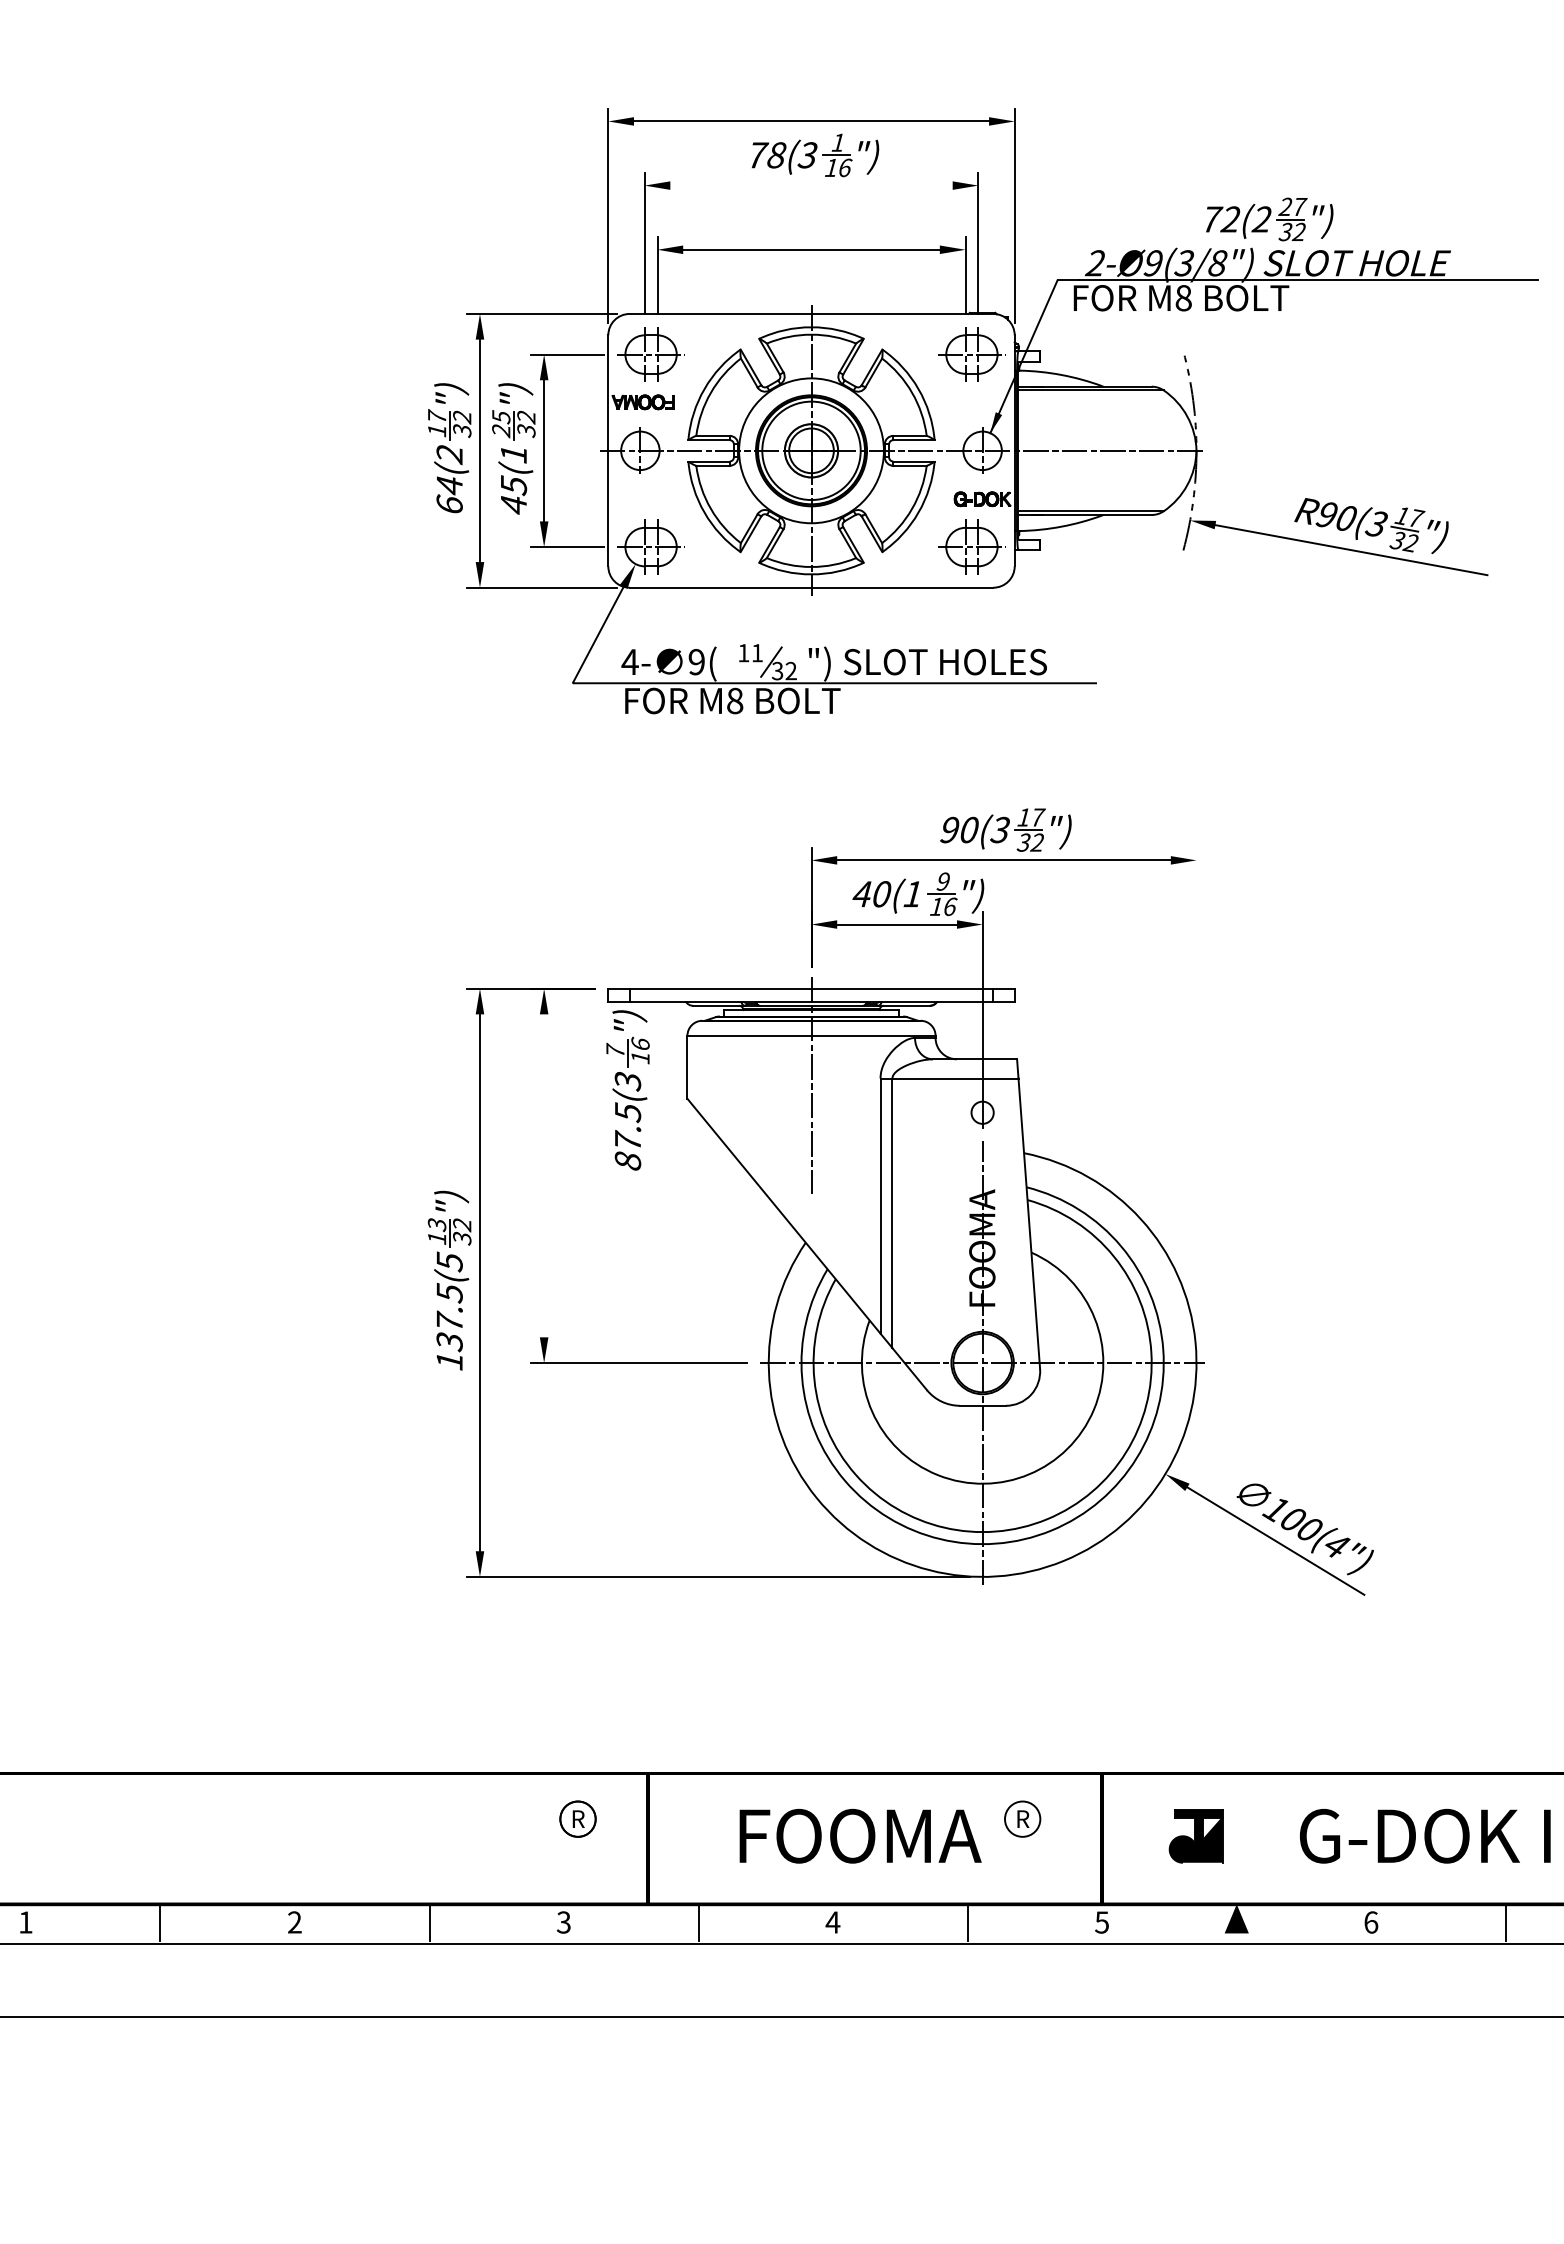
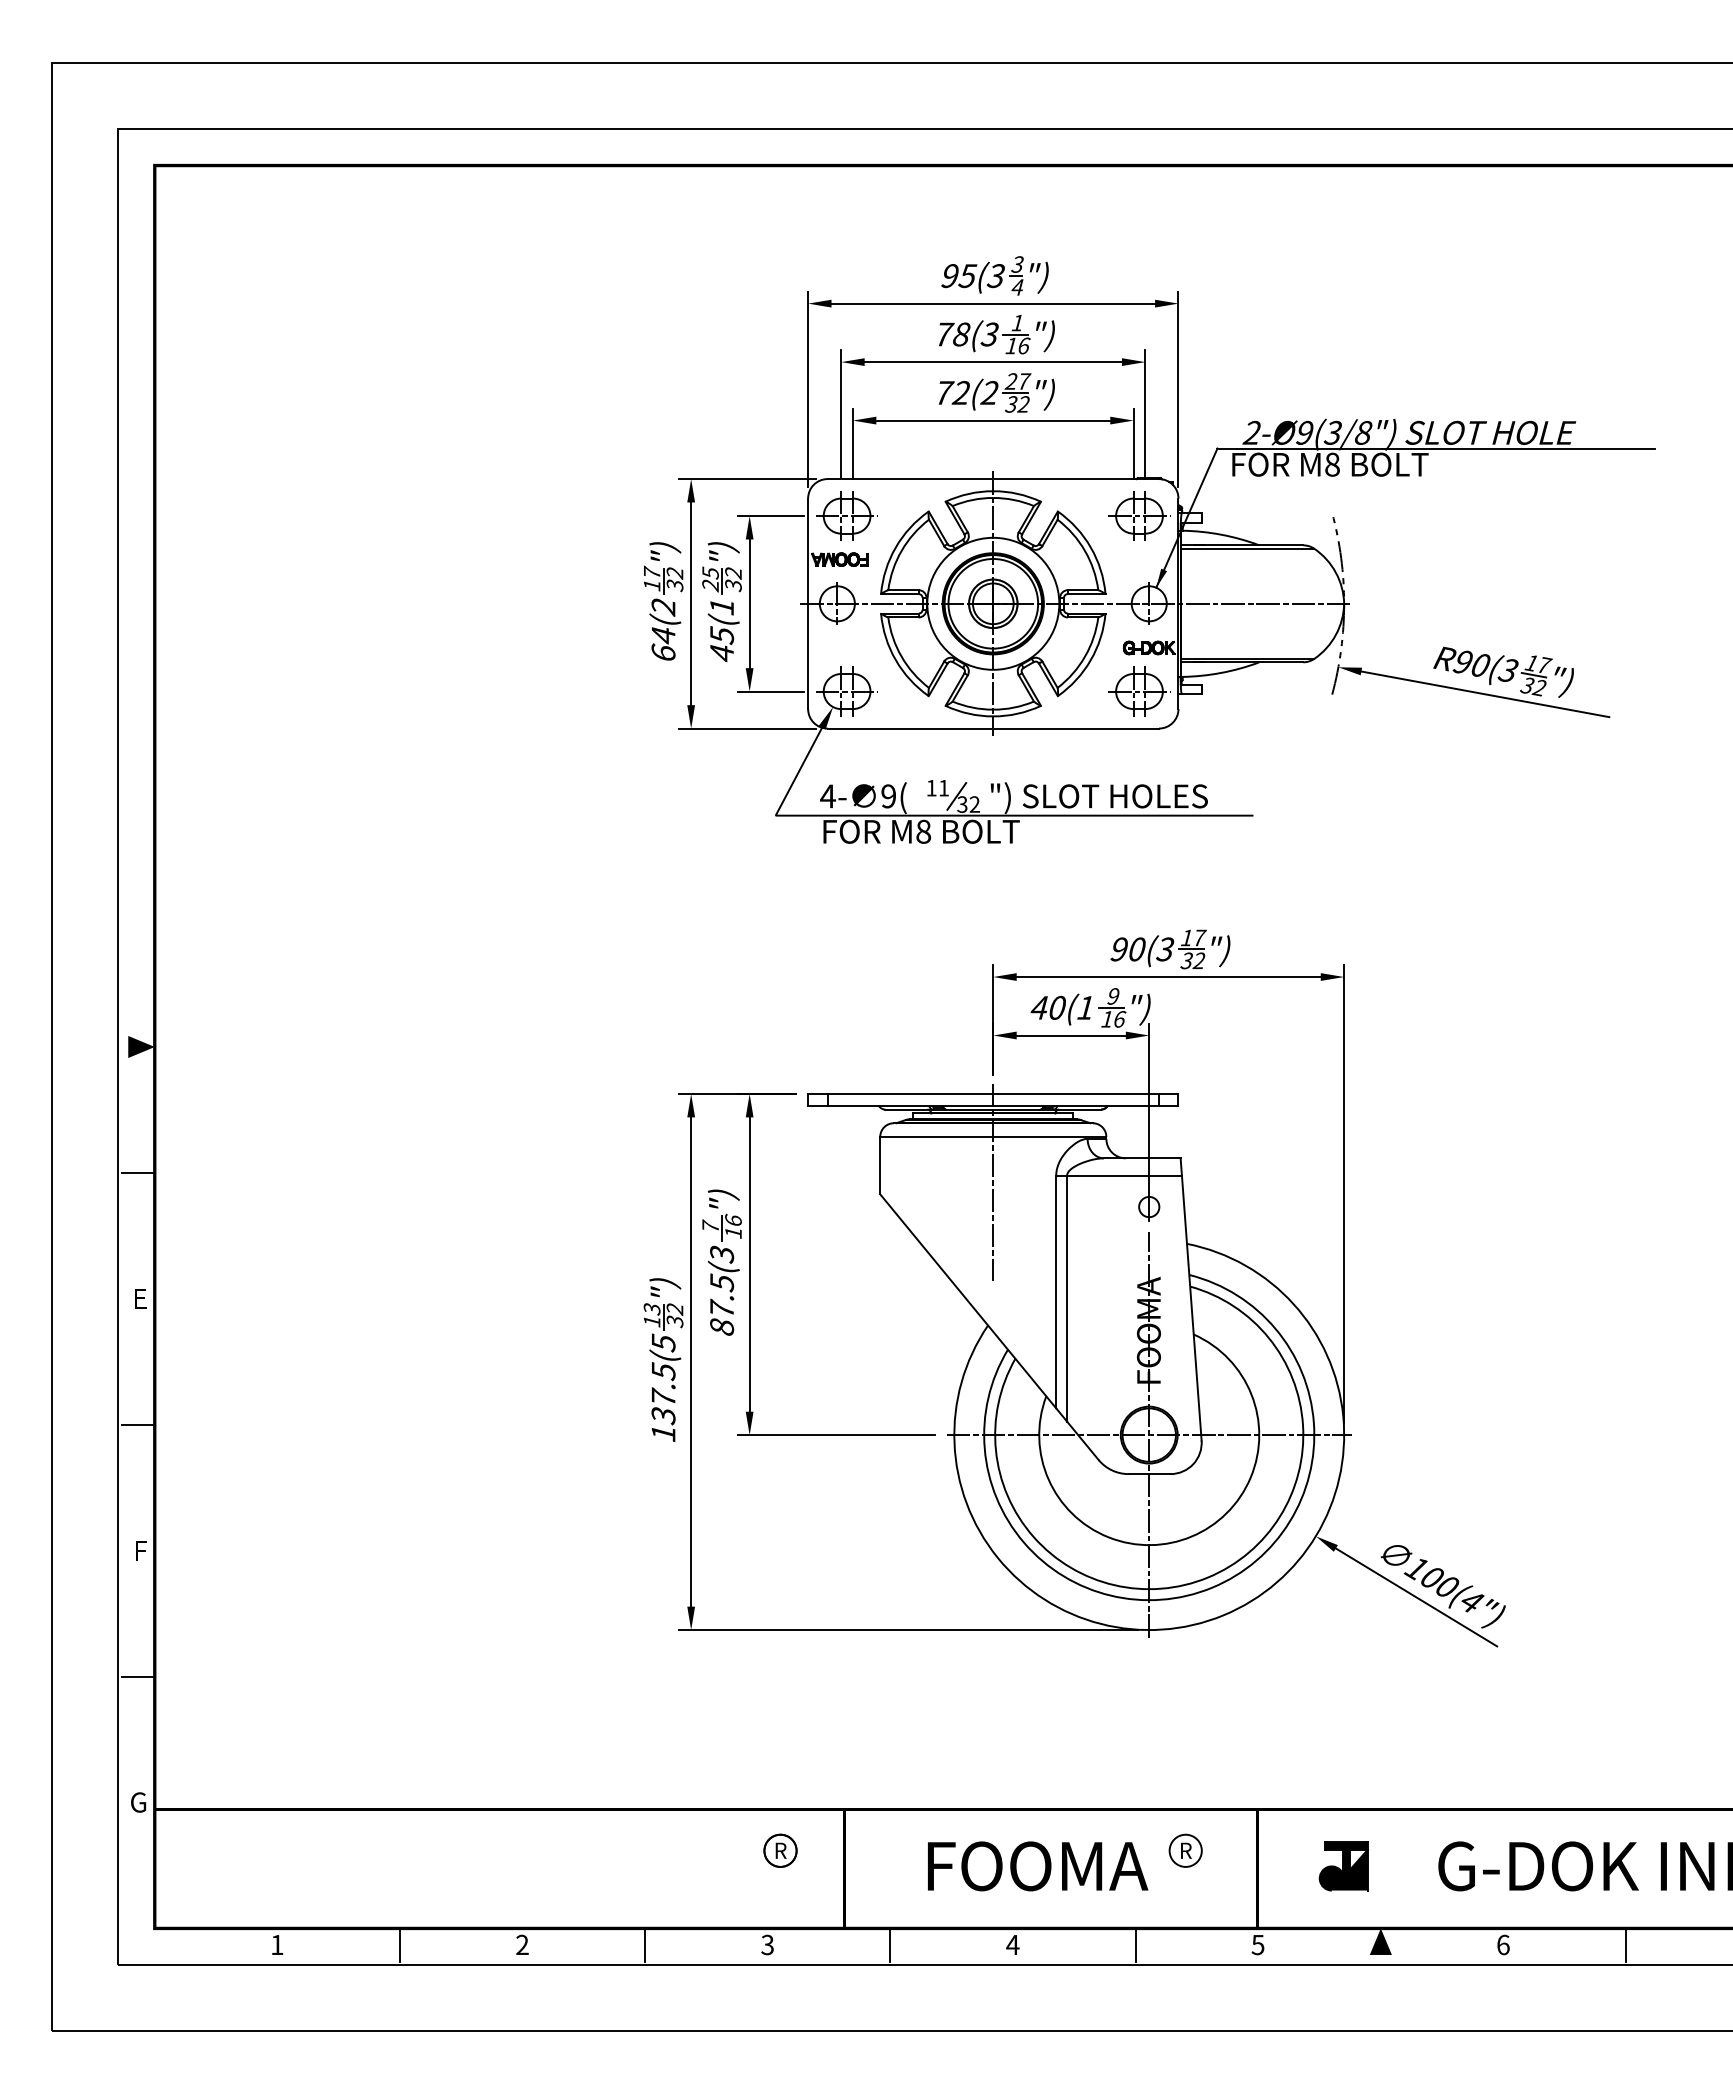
part: (812, 90) -> (994, 275), added
line: (810, 186) -> (992, 362), added
part: (1269, 218) -> (996, 392), moved
part: (627, 1090) -> (721, 1262), moved
line: (1196, 1098) -> (1344, 1194), added
line: (543, 1175) -> (749, 1264), added

